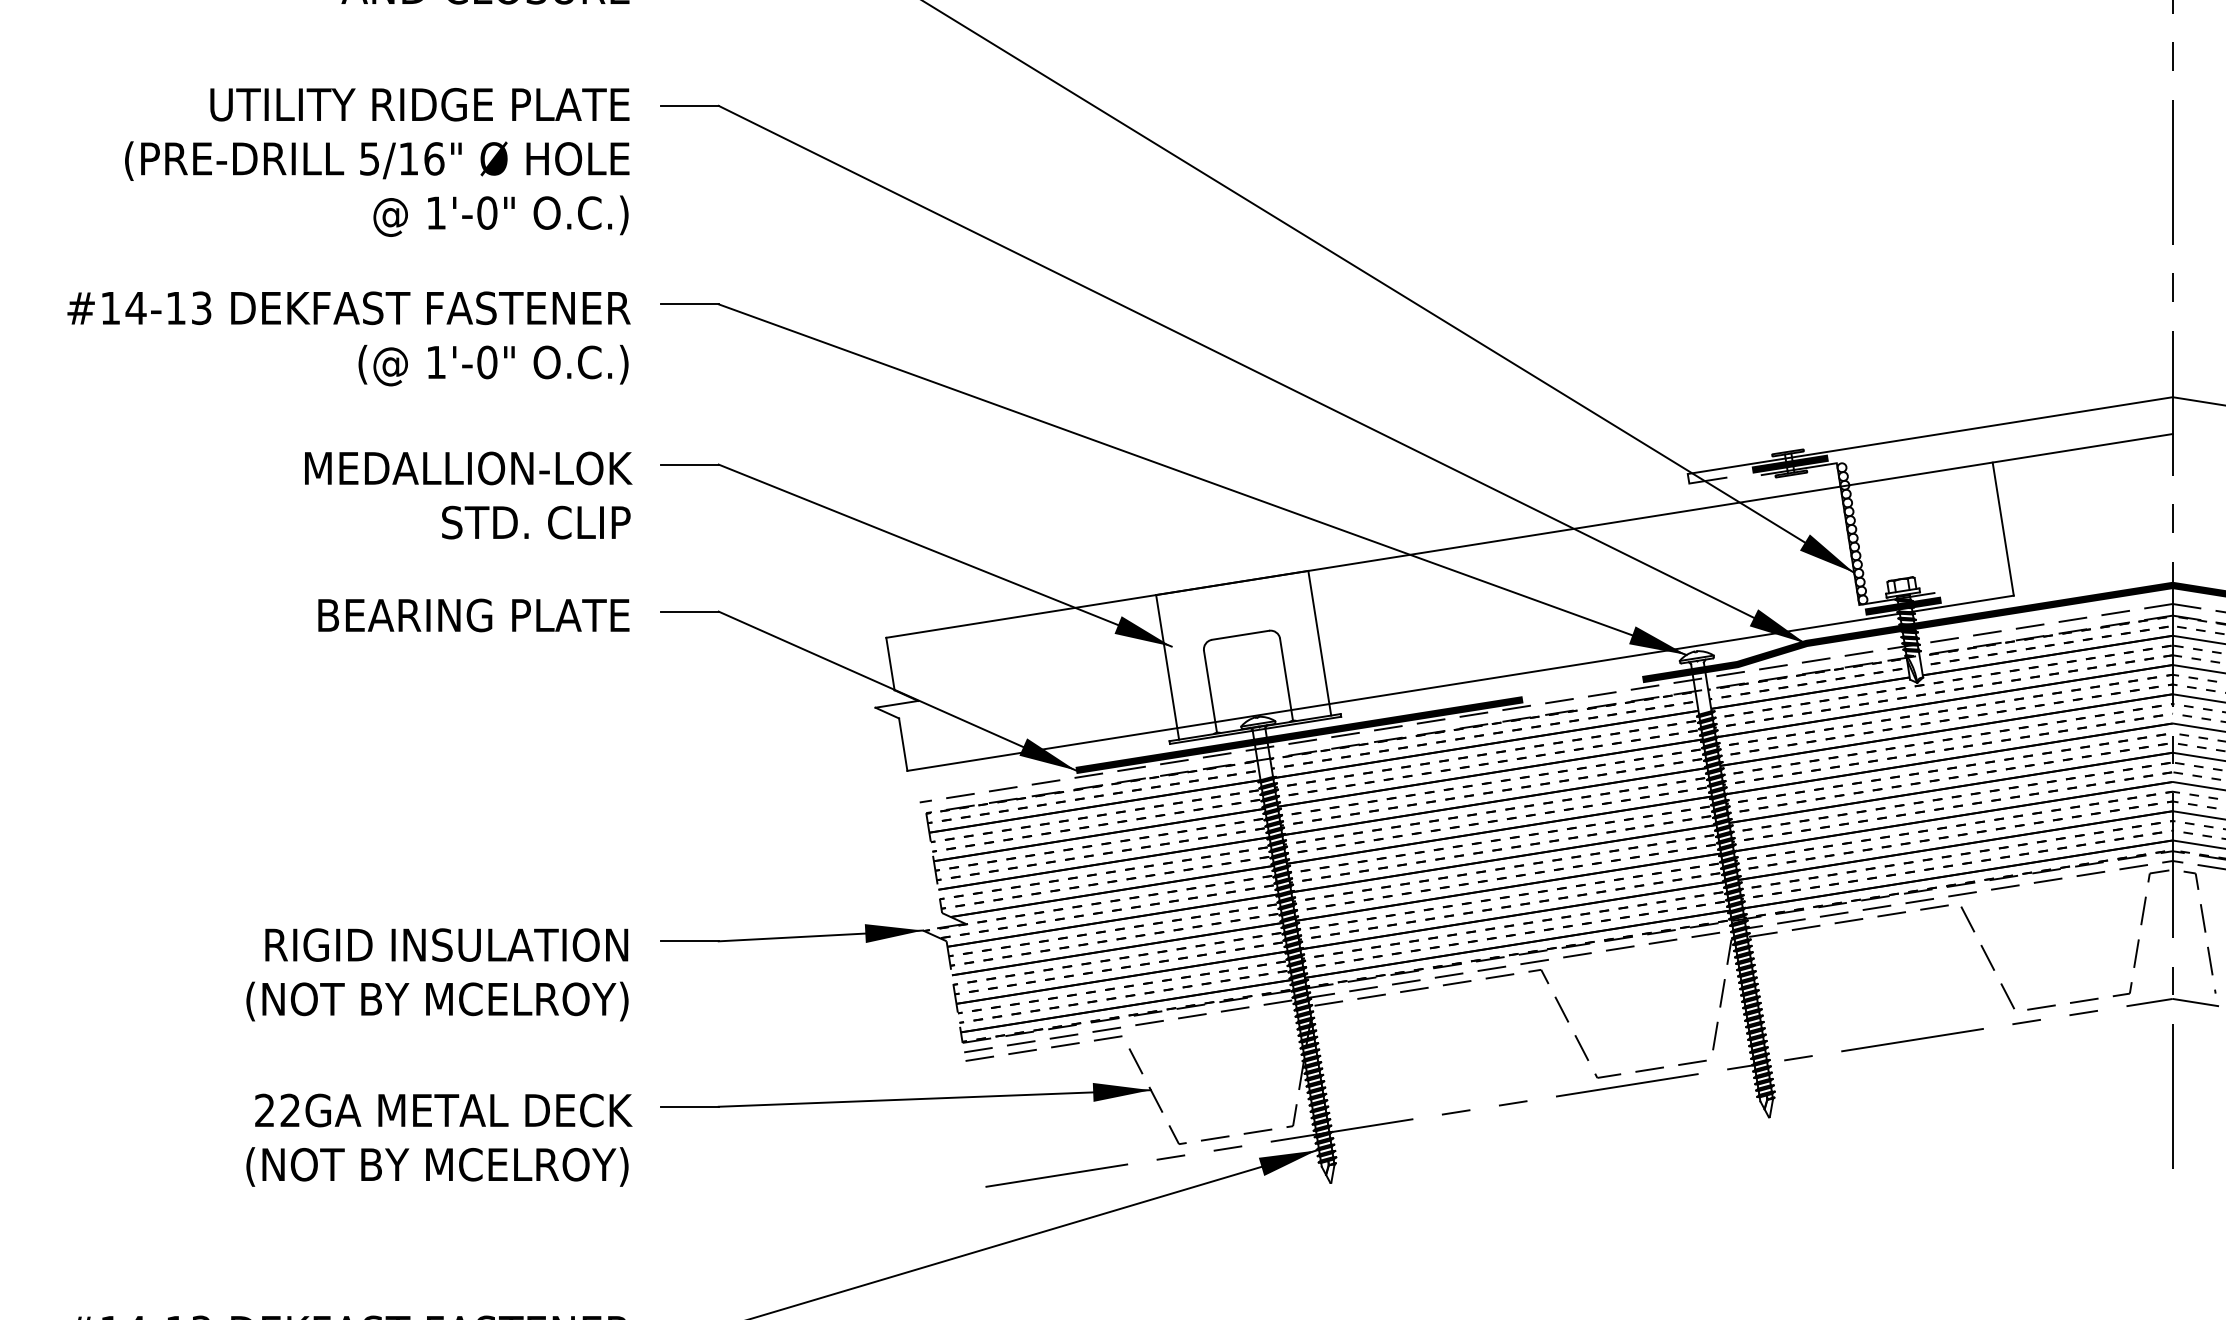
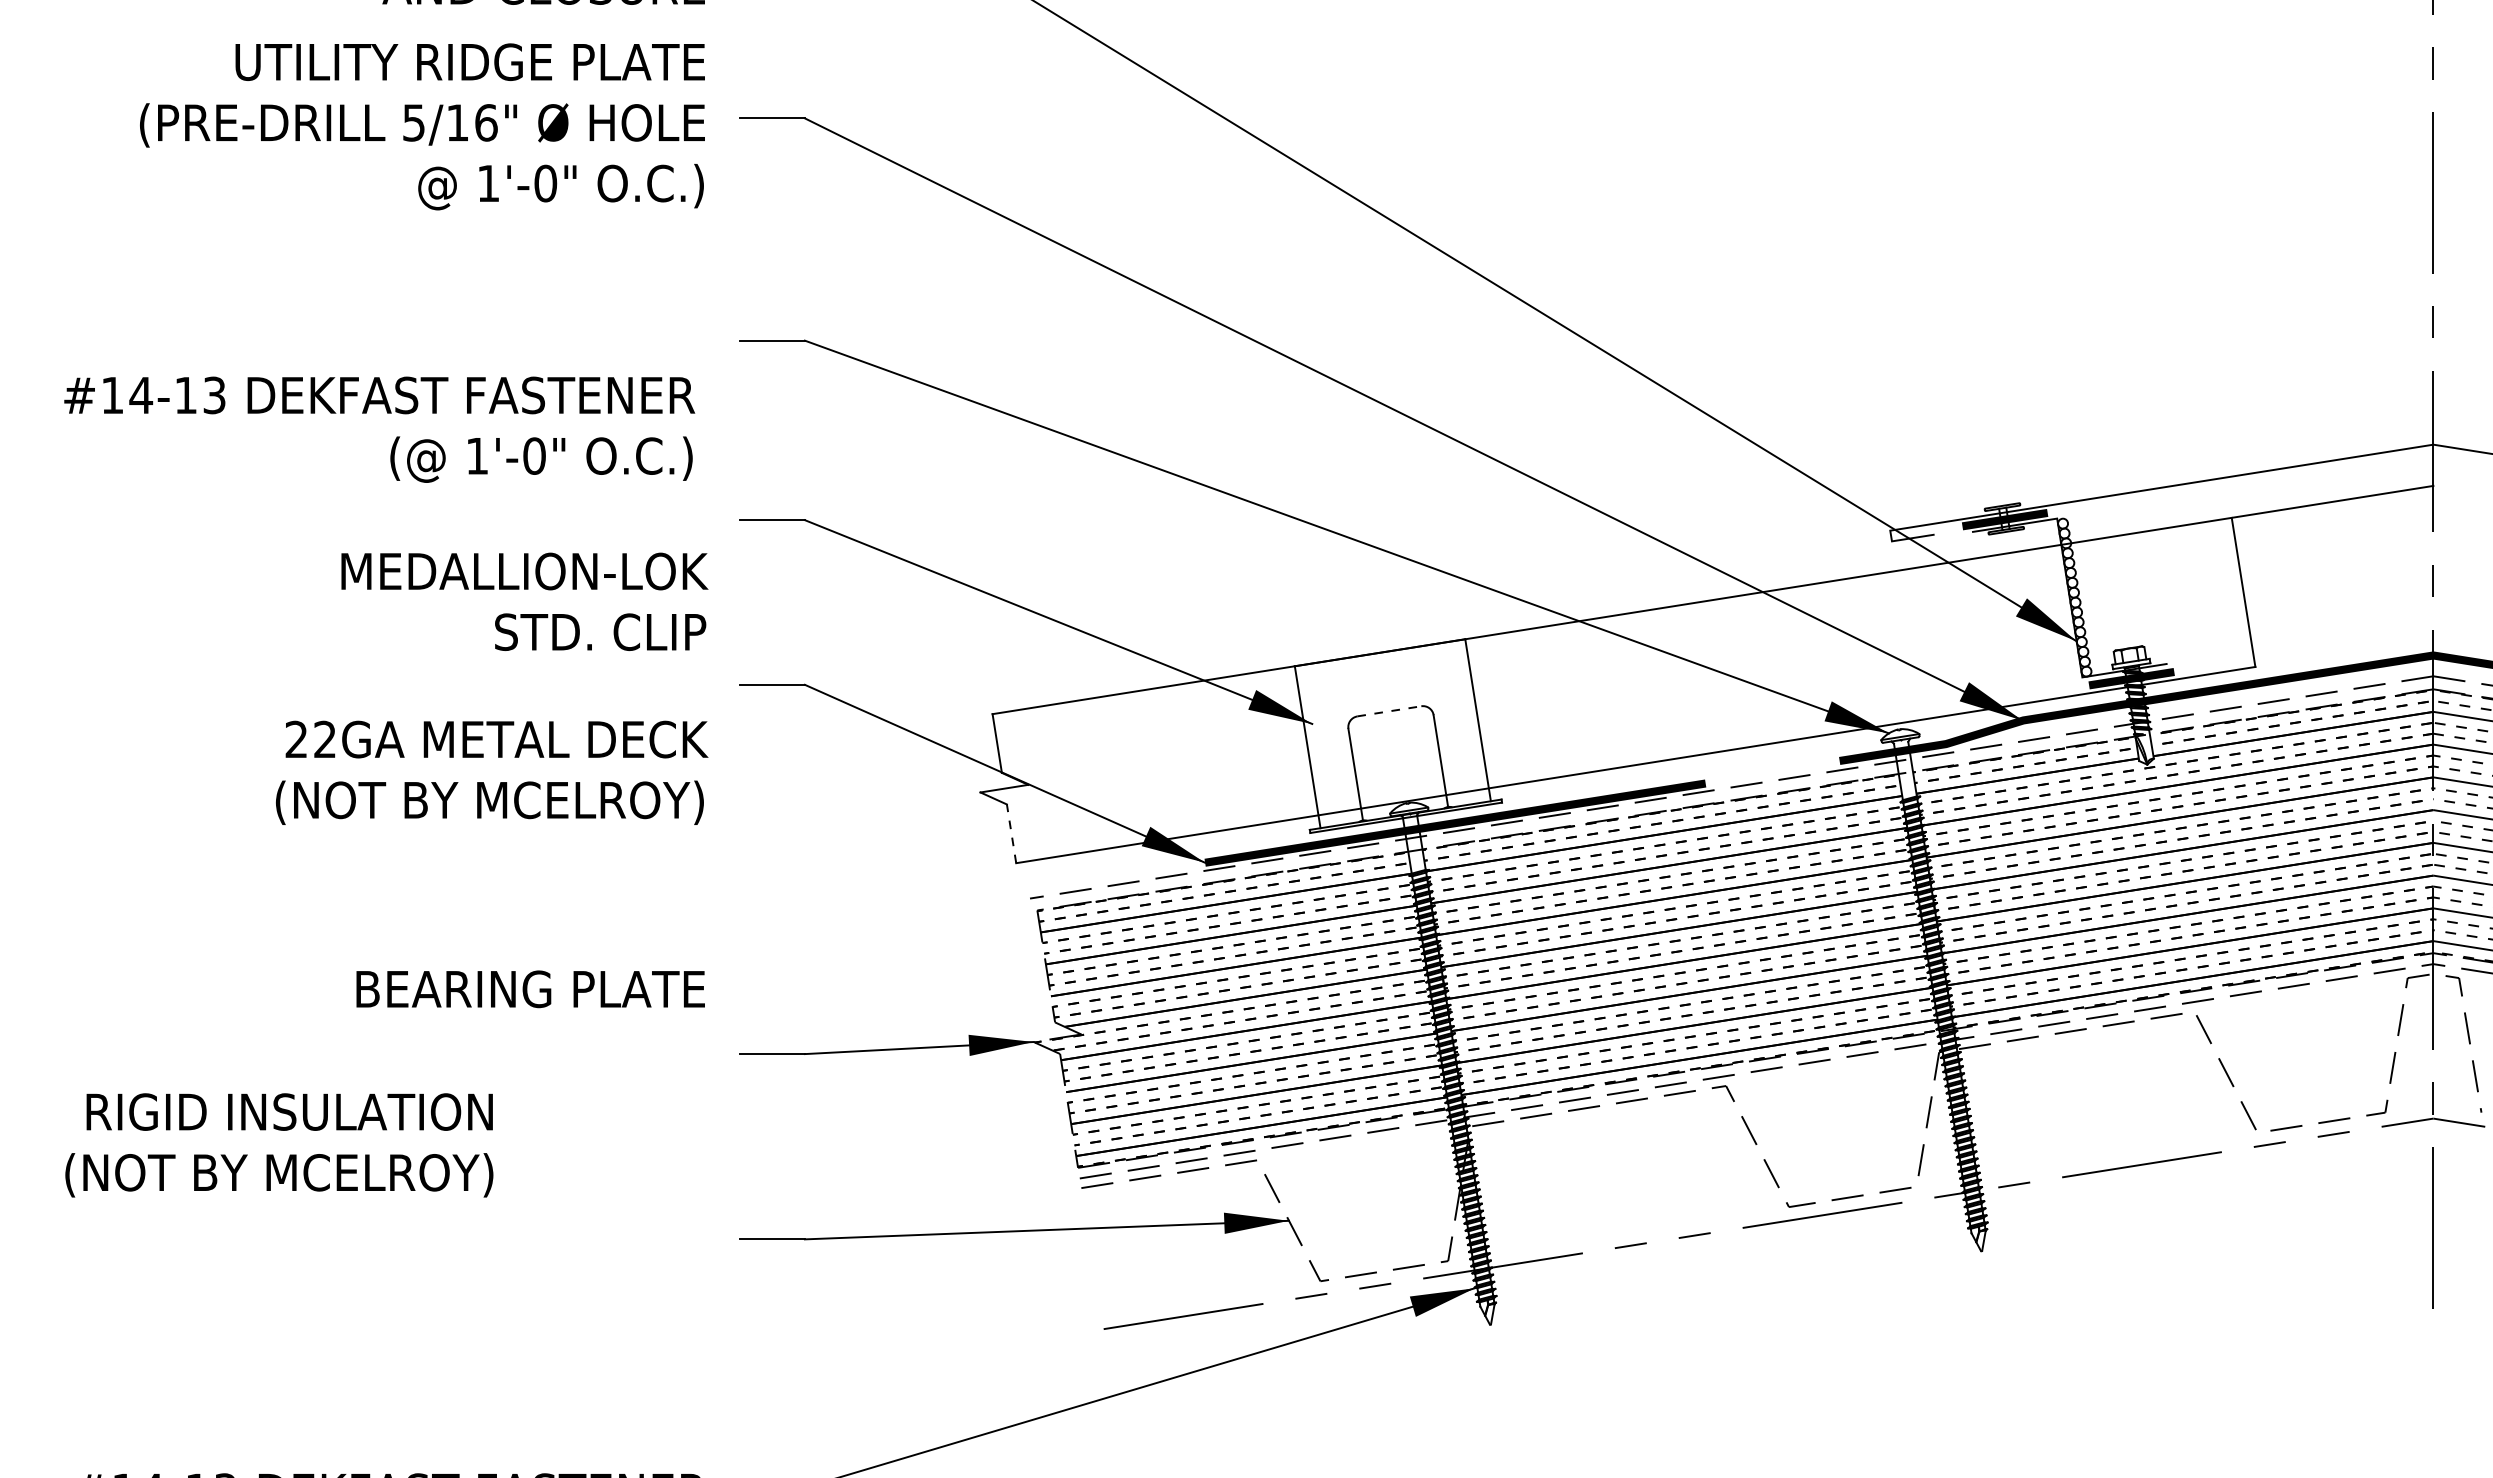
text: (377, 162) -> (422, 126), moved
text: (348, 338) -> (379, 429), moved
text: (468, 495) -> (524, 601), moved
text: (473, 615) -> (530, 989), moved
line: (1240, 635) -> (1389, 711), solid -> dashed
line: (903, 744) -> (1011, 833), solid -> dashed
text: (437, 974) -> (279, 1145), moved
text: (439, 1139) -> (492, 772), moved

